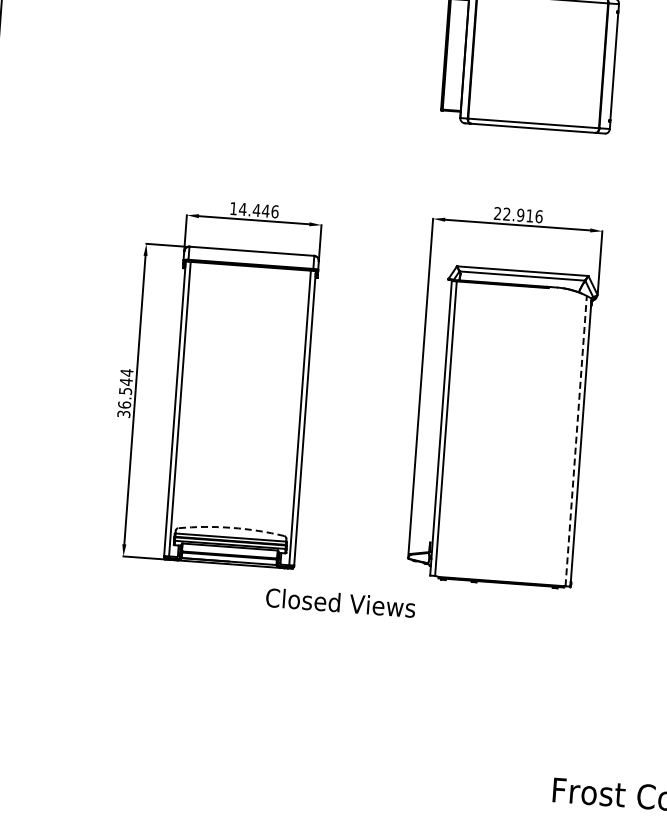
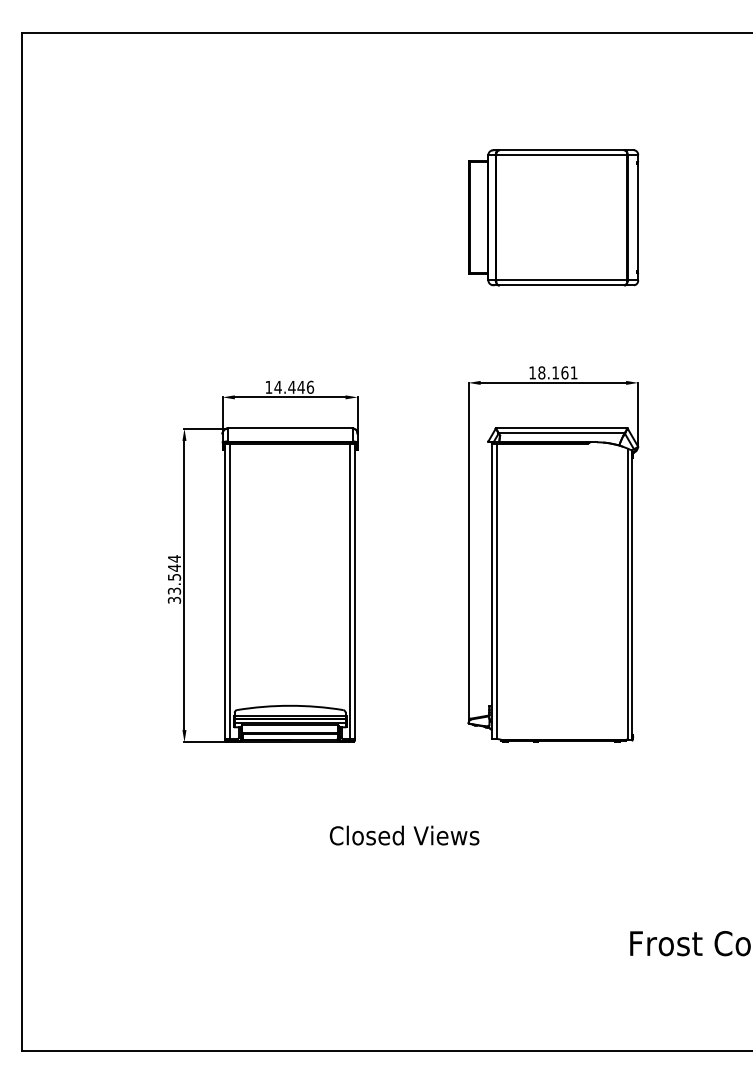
text: (518, 214) -> (553, 372), 22.916 -> 18.161
text: (124, 404) -> (174, 590), 36.544 -> 33.544
line: (576, 441) -> (627, 594), dashed -> solid
arc: (231, 527) -> (290, 705), dashed -> solid
text: (340, 602) -> (404, 835), moved

